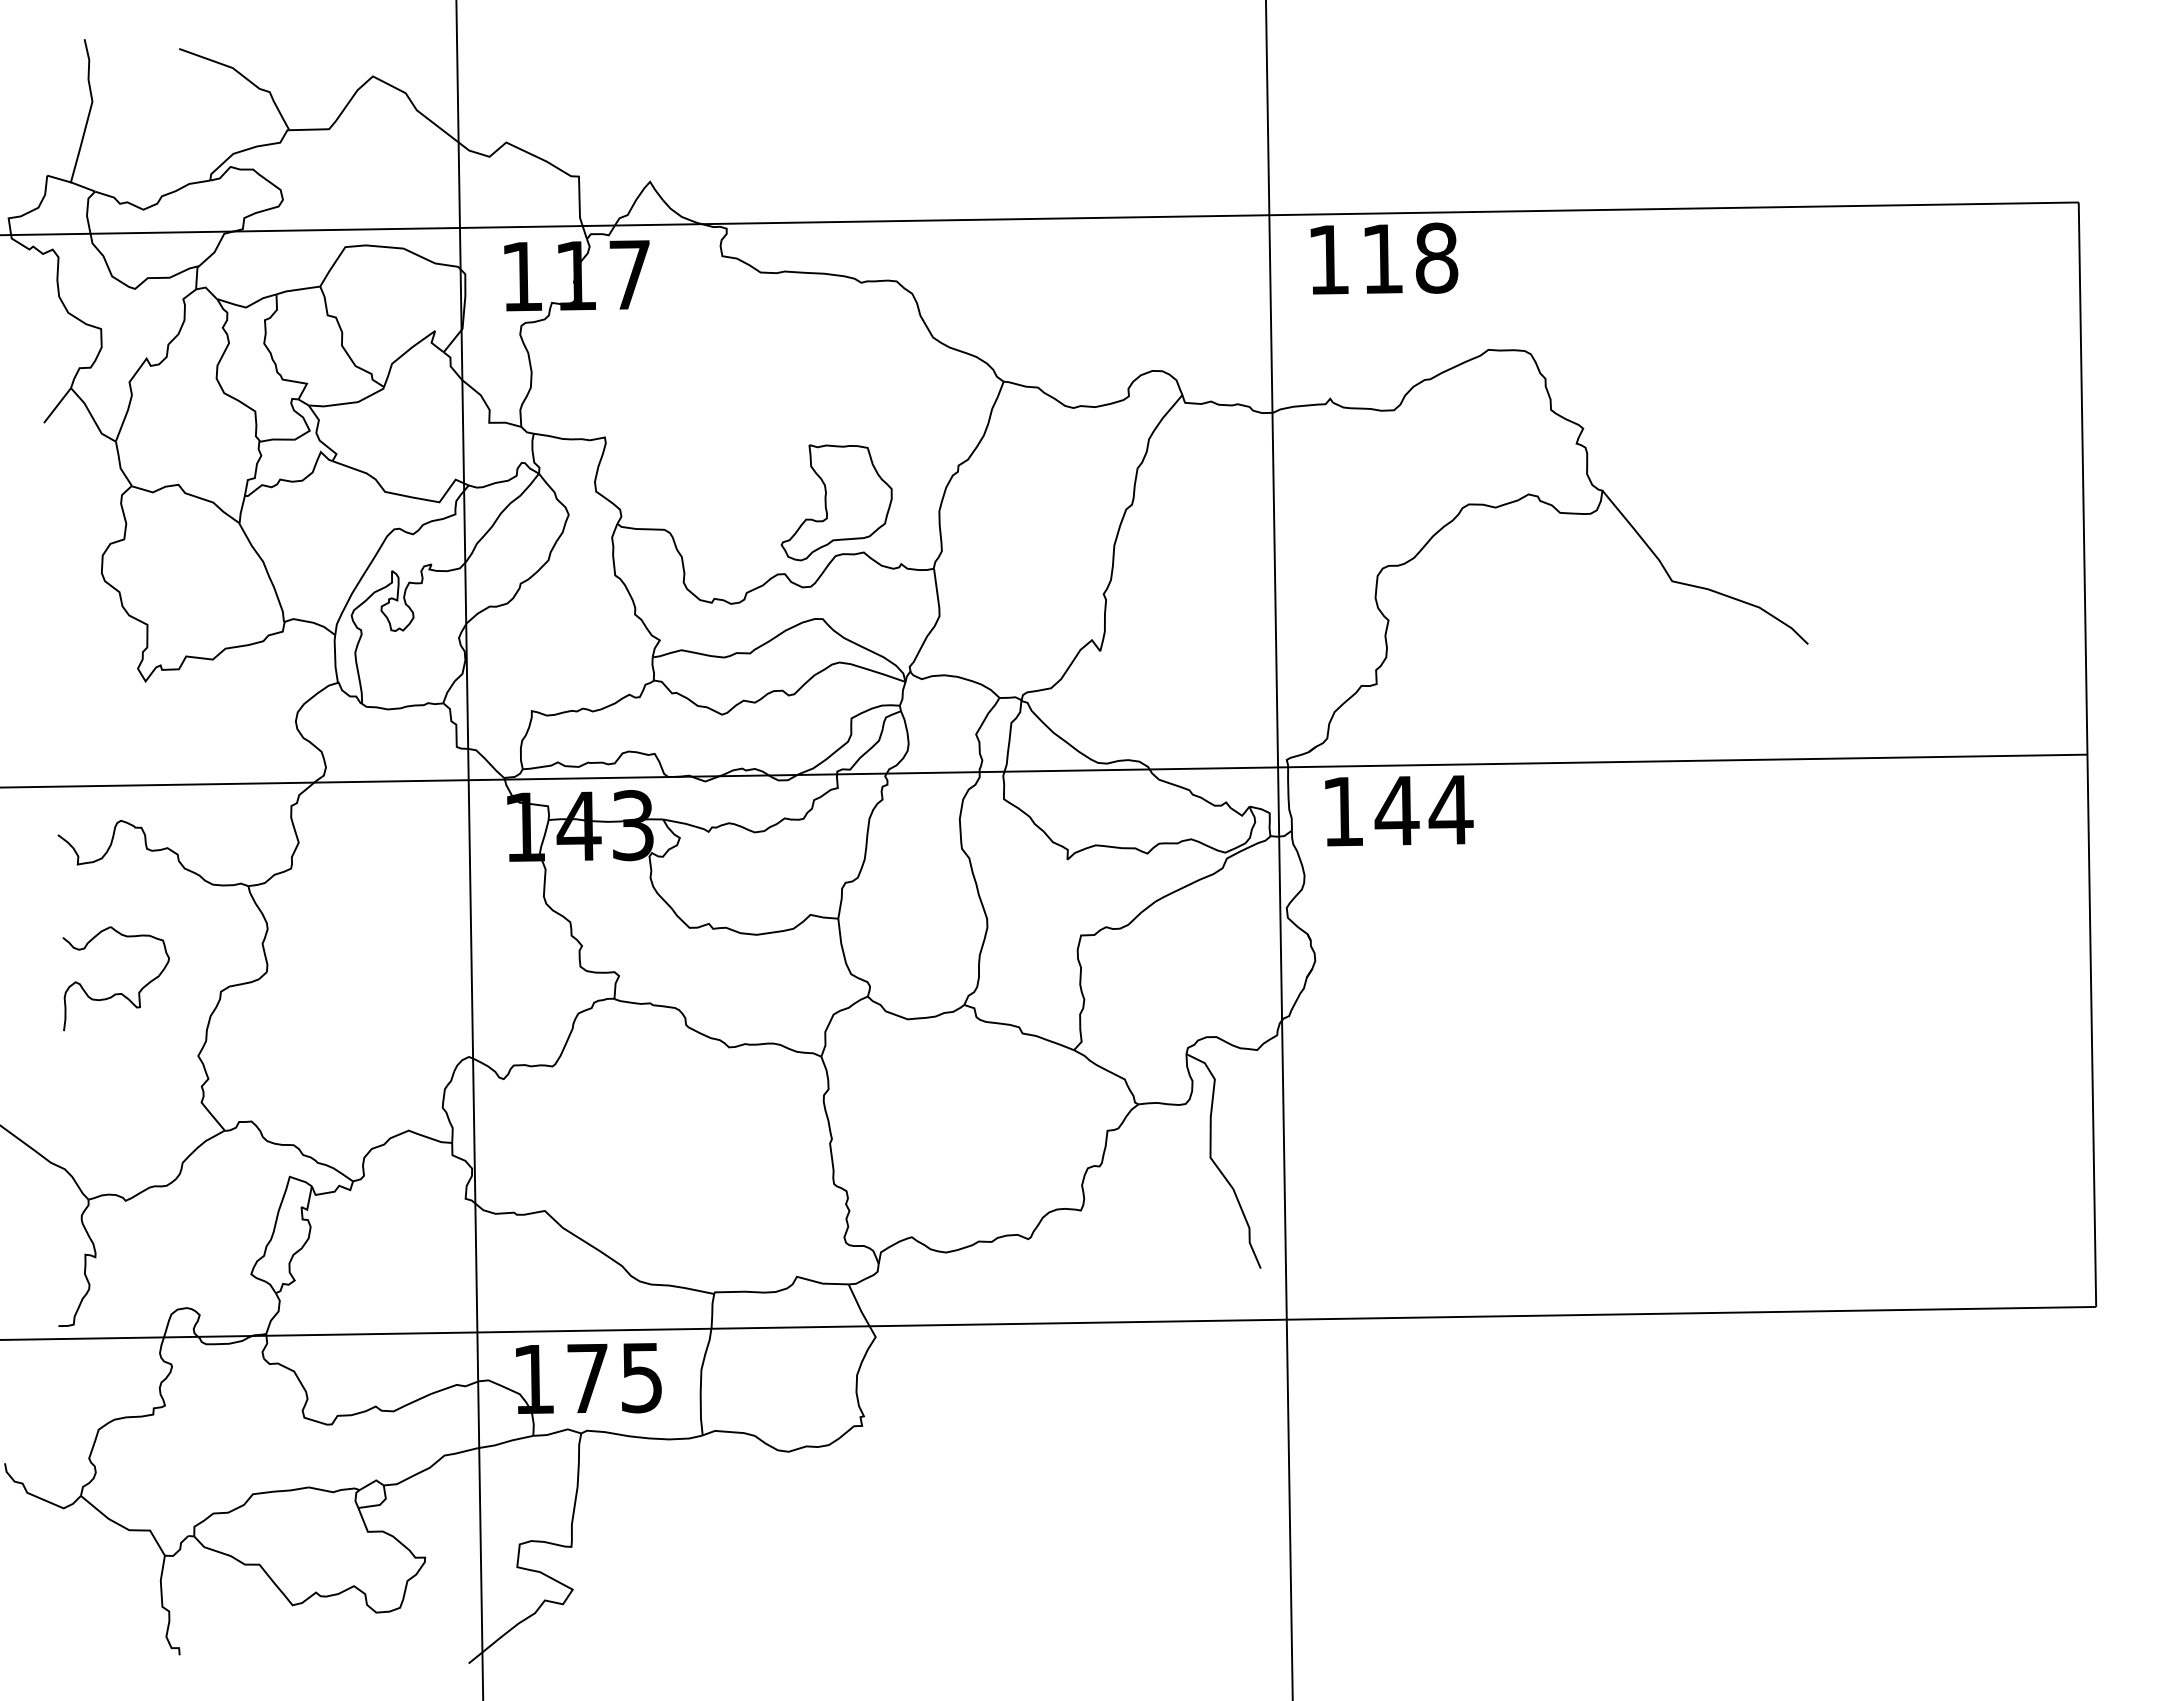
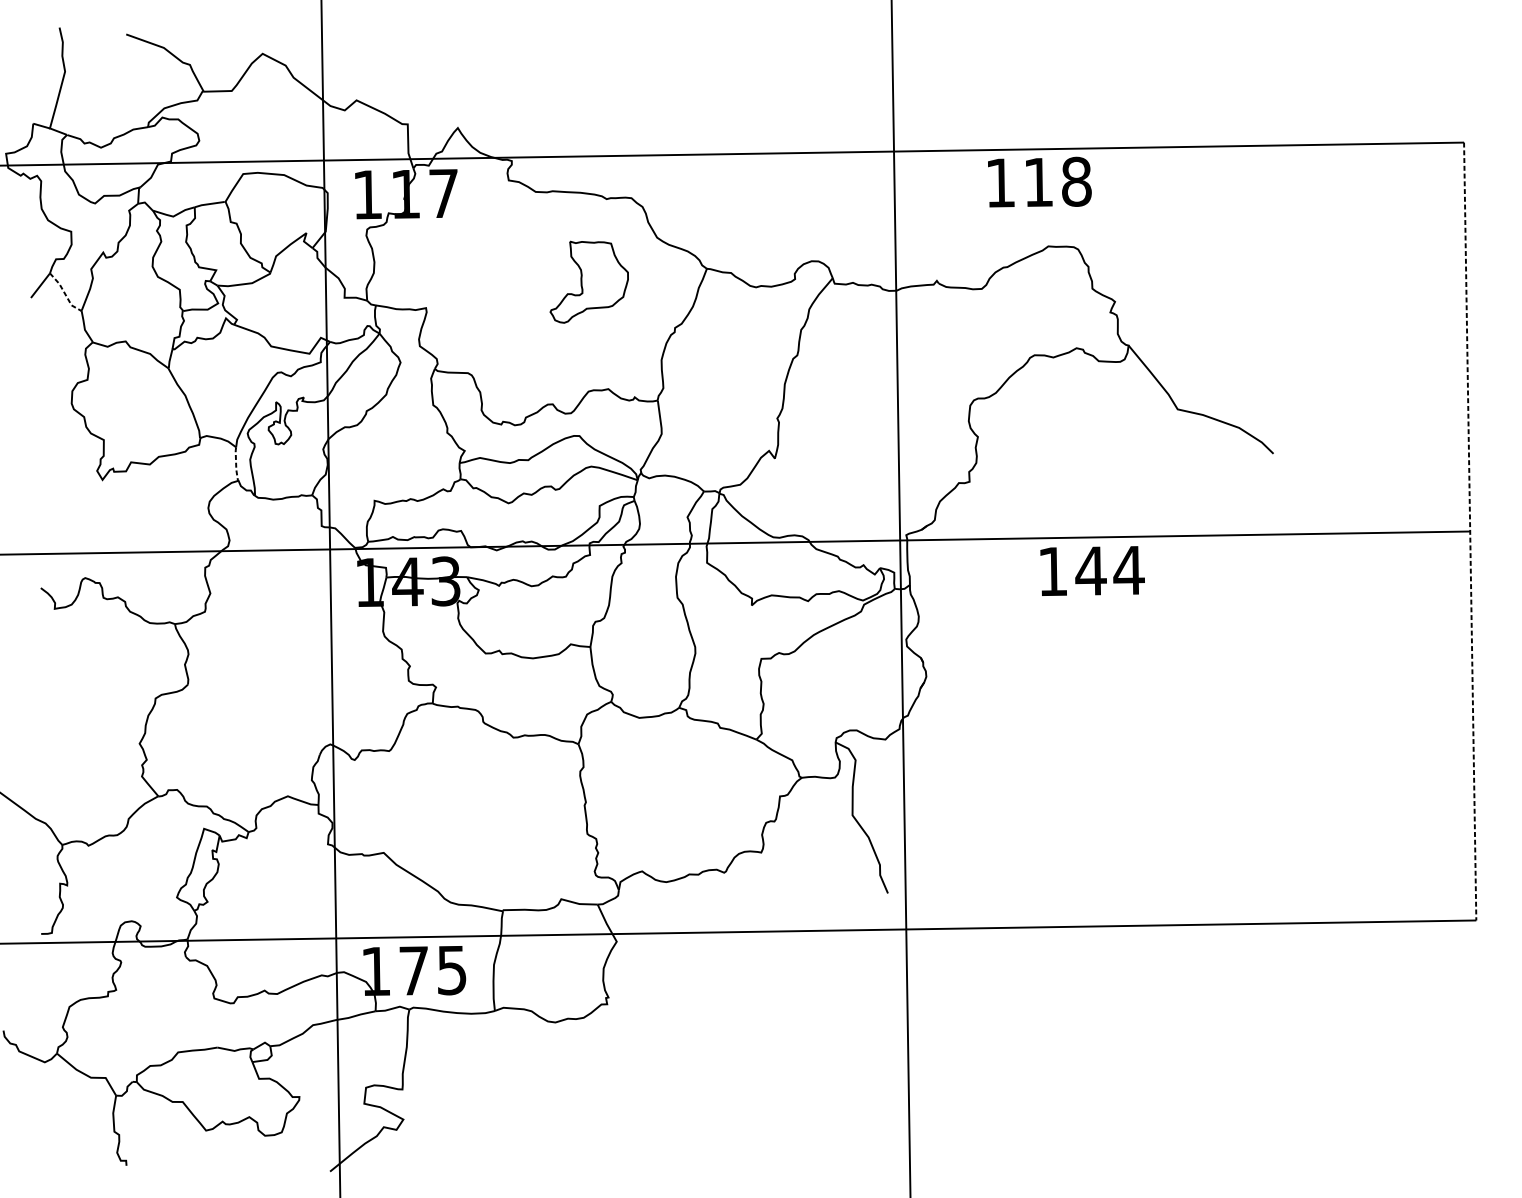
text: (1384, 258) -> (1039, 182), moved
line: (92, 416) -> (65, 293), solid -> dashed
part: (836, 502) -> (589, 282), moved
line: (335, 659) -> (236, 464), solid -> dashed
line: (2087, 755) -> (1470, 532), solid -> dashed
text: (1399, 810) -> (1092, 570), moved
part: (115, 993) -> (81, 699), removed

